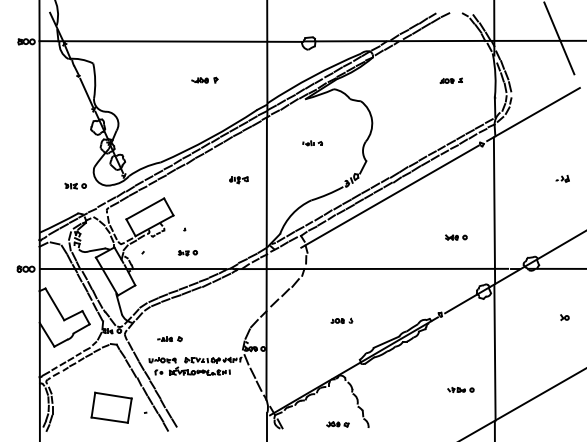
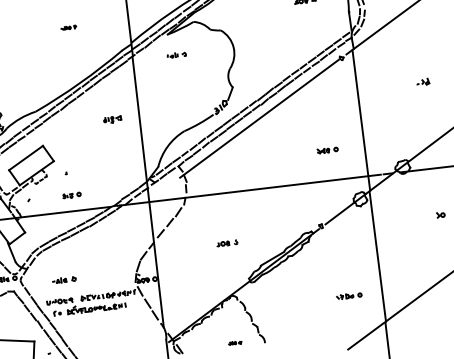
part: (204, 79) -> (68, 27), size x0.6
part: (312, 143) -> (176, 55), moved
part: (337, 424) -> (234, 343), size x0.6

